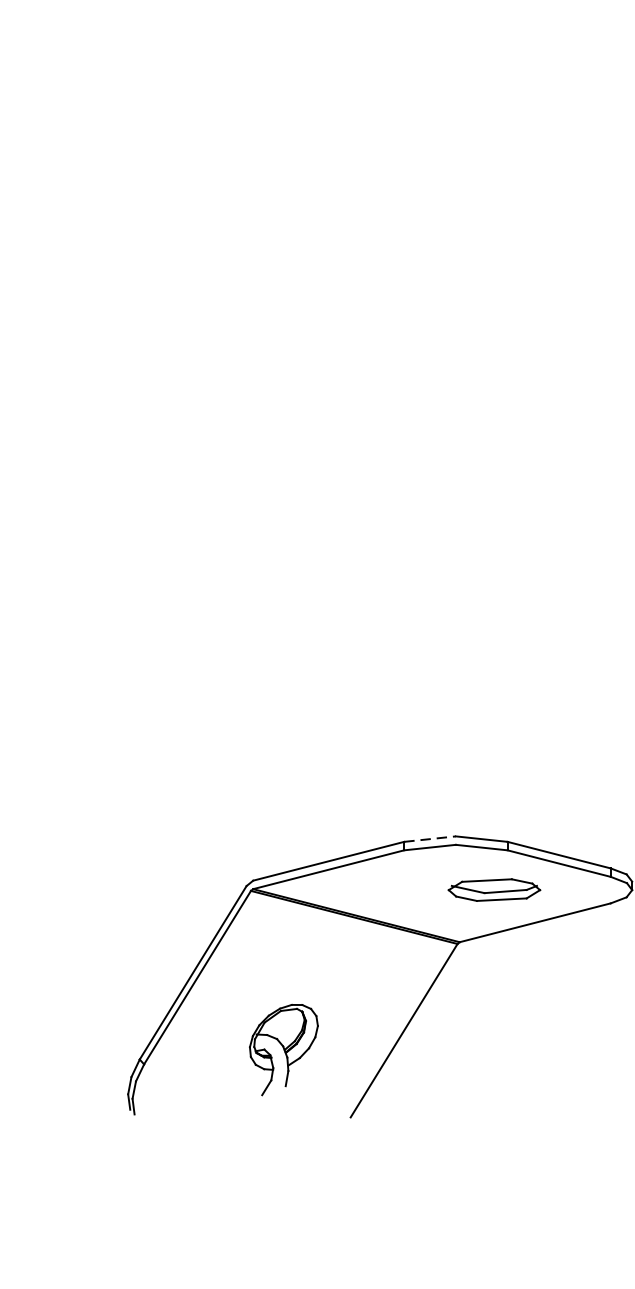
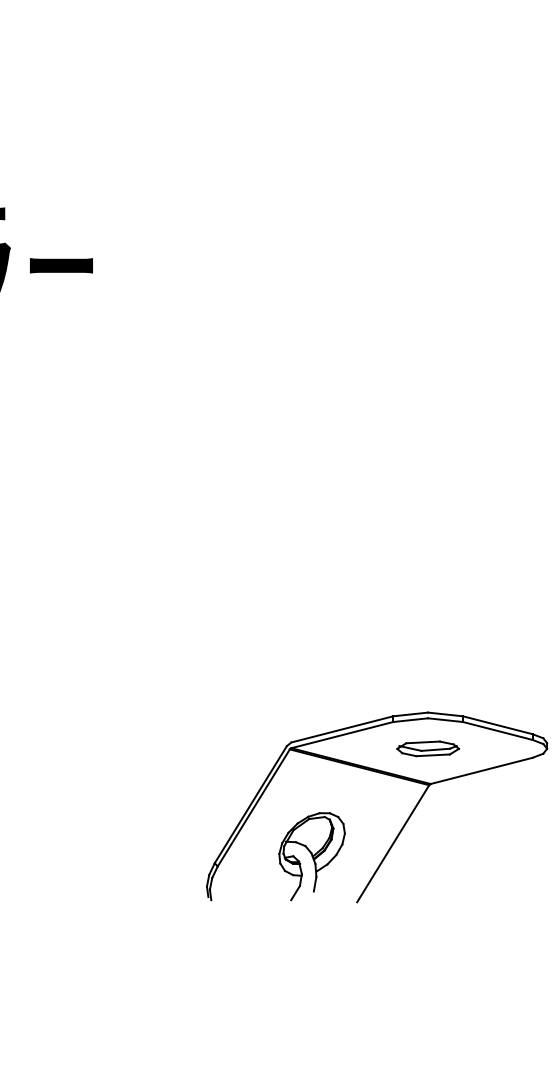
line: (429, 839) -> (410, 714), dashed -> solid
part: (493, 889) -> (427, 748), moved
part: (283, 1049) -> (311, 856), size x1.43

